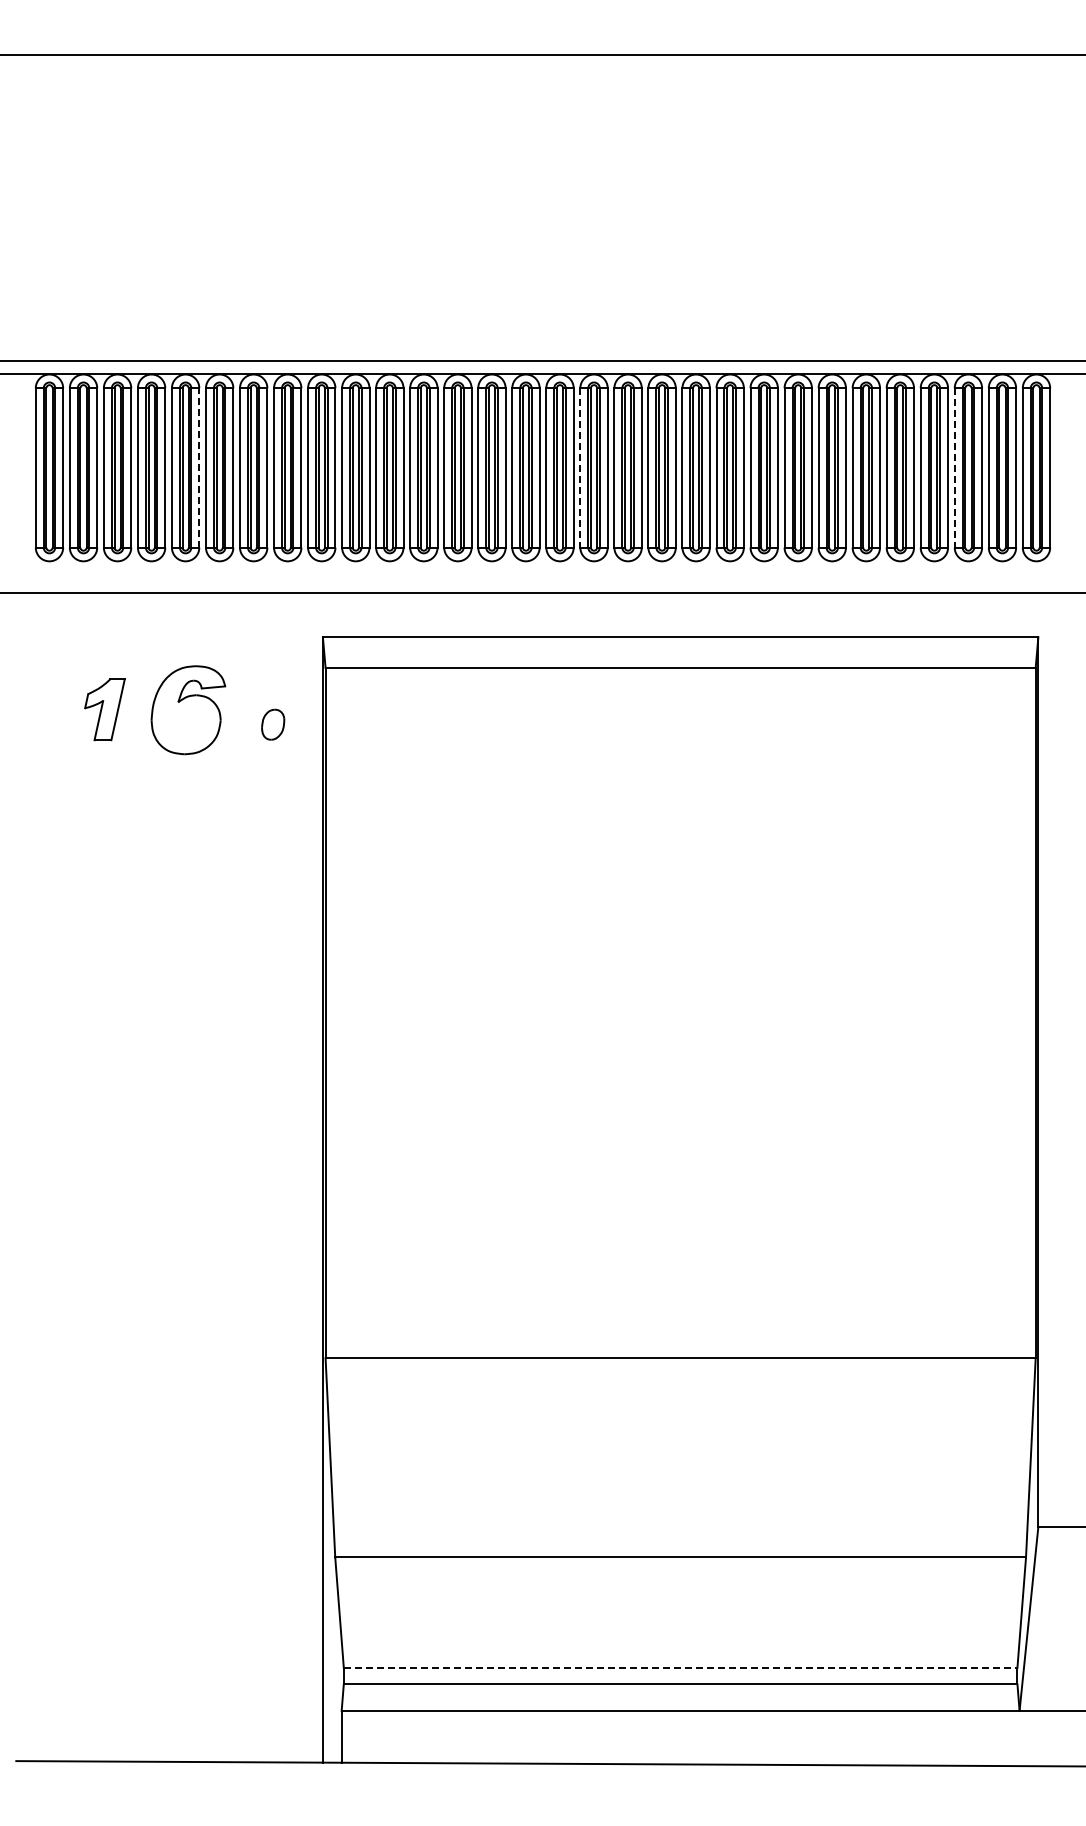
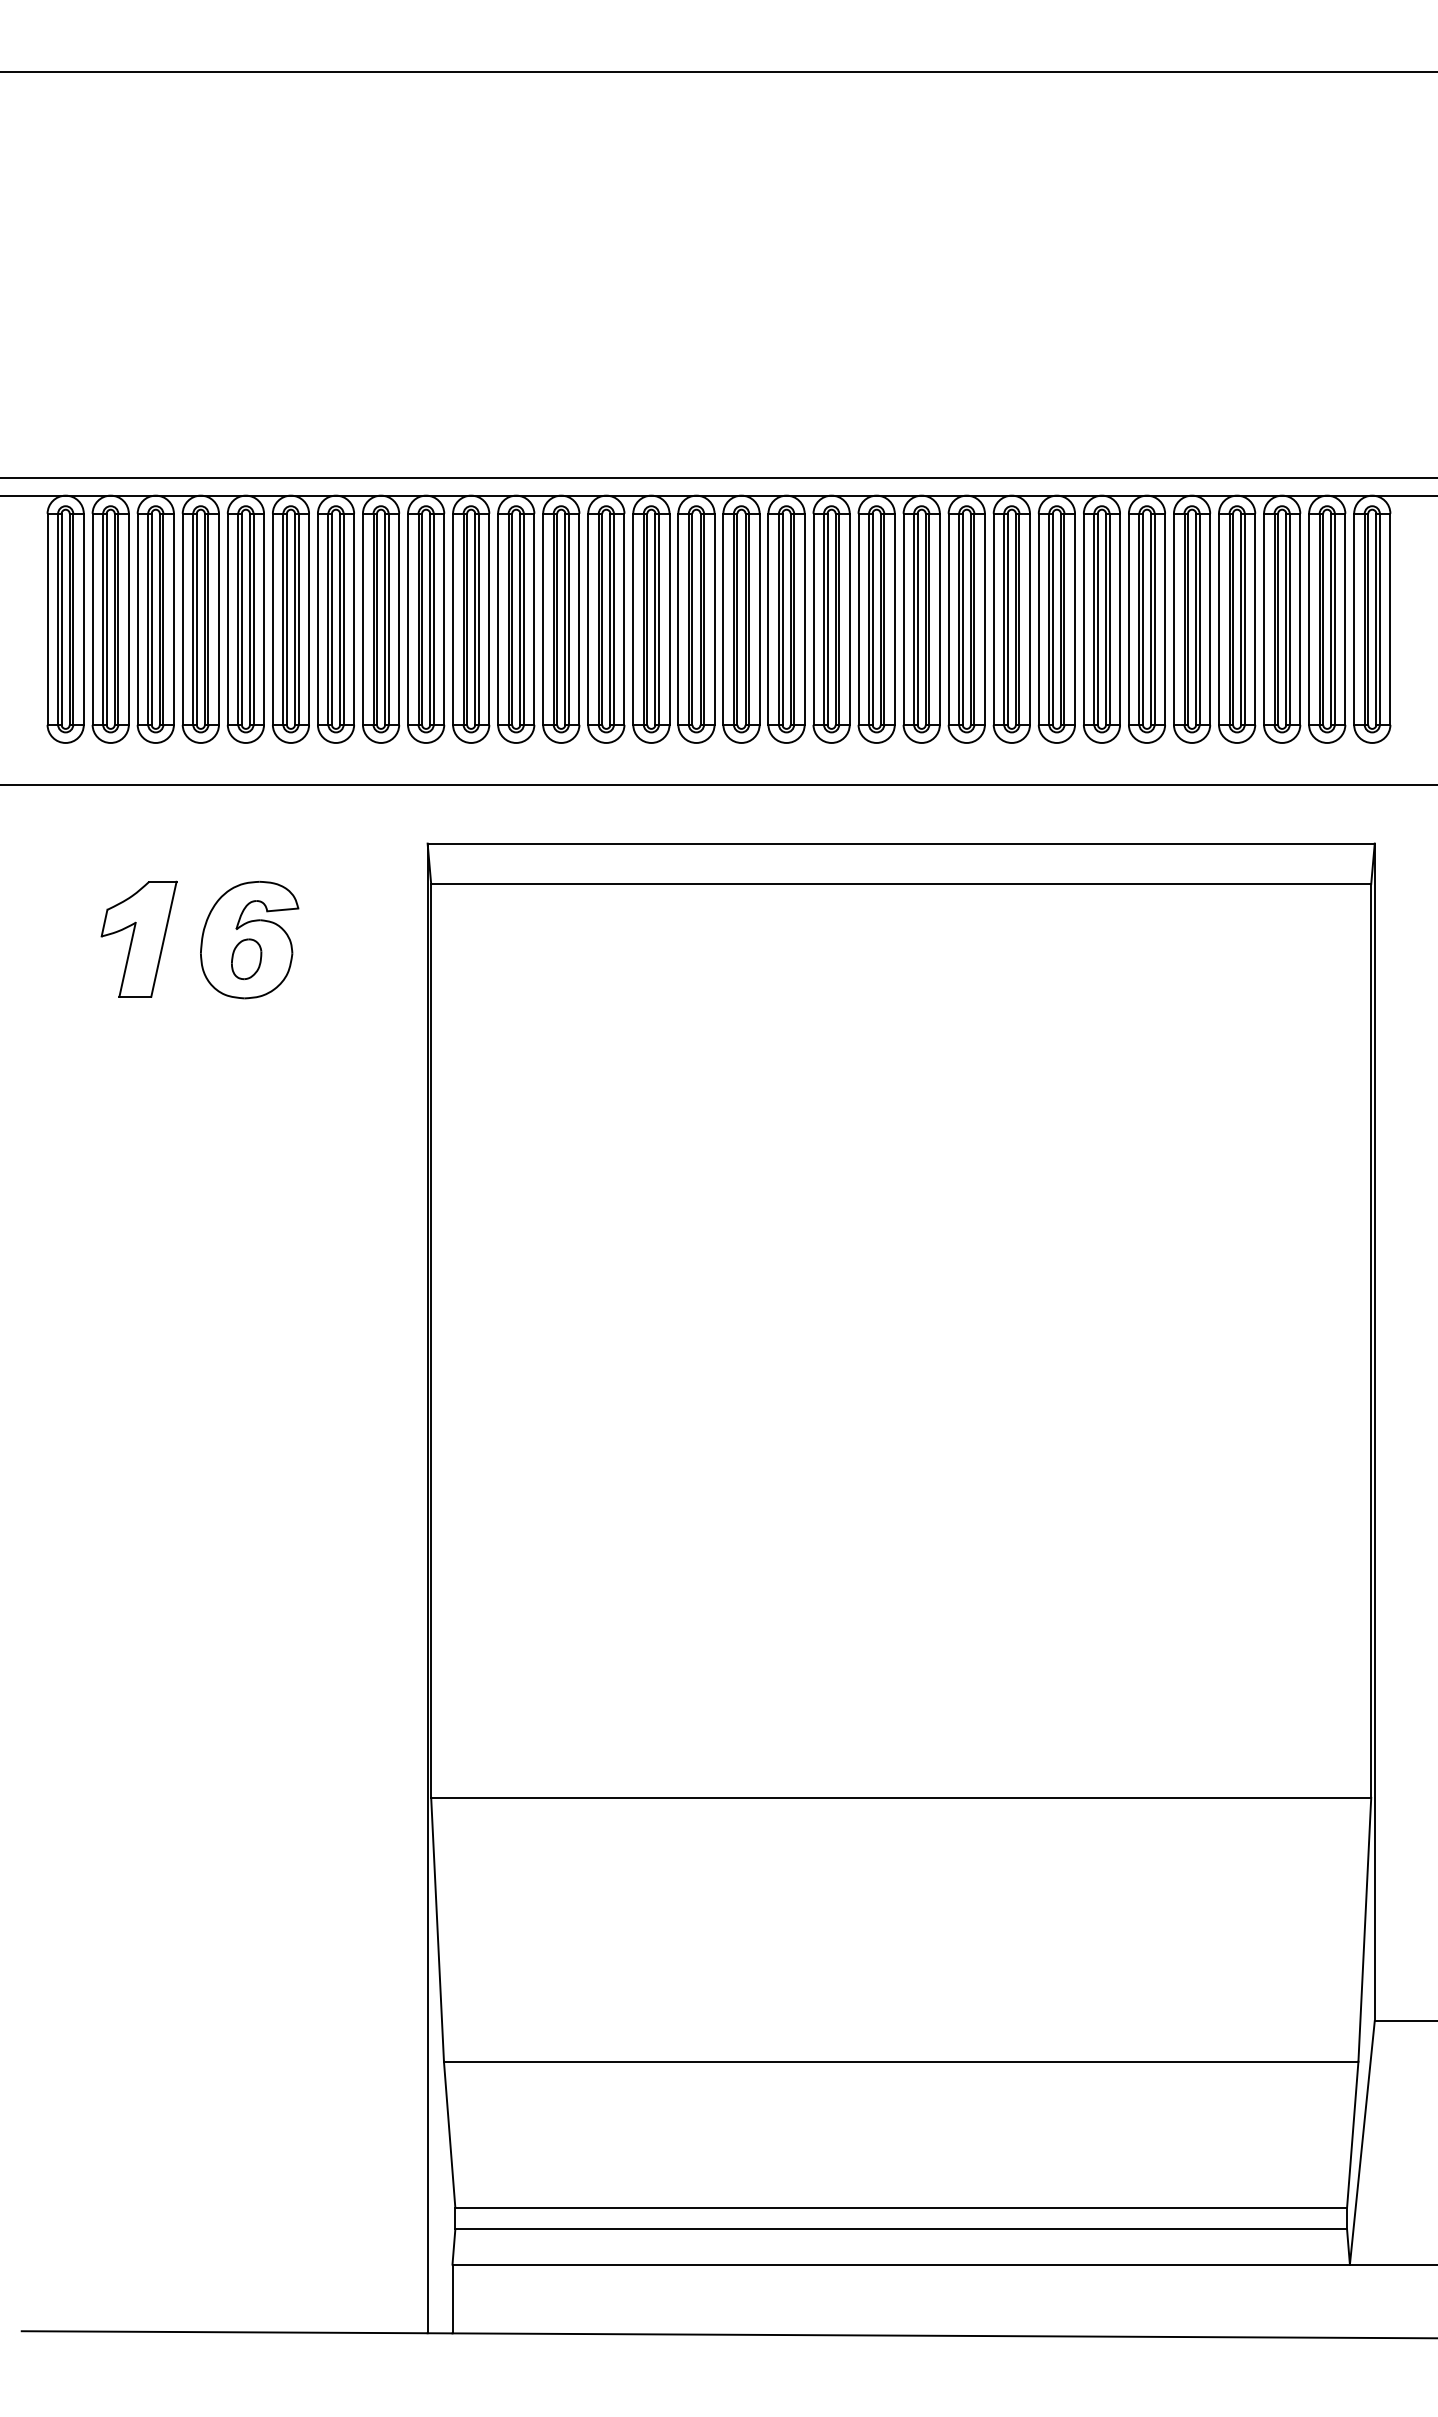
line: (199, 467) -> (264, 618), dashed -> solid
line: (580, 467) -> (768, 618), dashed -> solid
line: (954, 467) -> (1263, 618), dashed -> solid
part: (104, 709) -> (138, 939), size x1.43
part: (273, 724) -> (247, 958), moved
line: (680, 1667) -> (901, 2207), dashed -> solid

